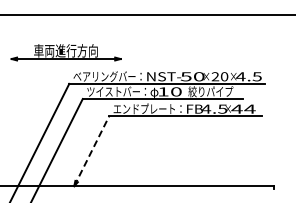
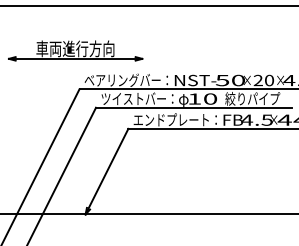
line: (91, 150) -> (106, 170), dashed -> solid

